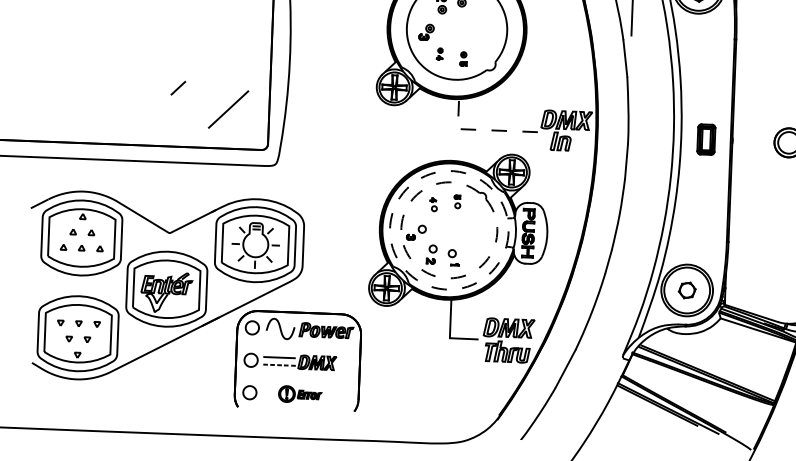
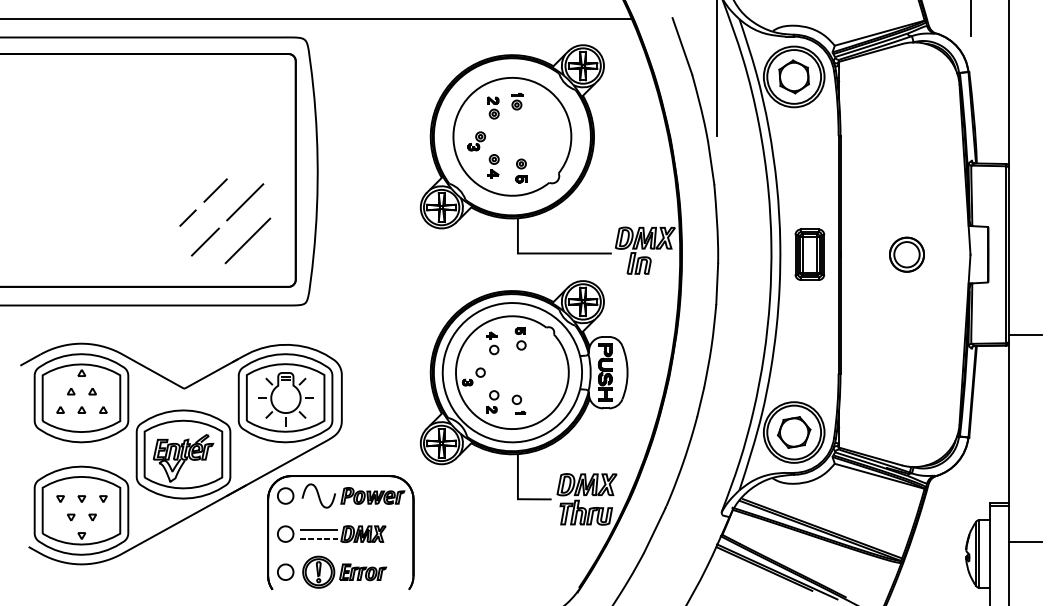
part: (439, 54) -> (493, 166), size x1.67
part: (463, 58) -> (521, 170), size x1.43
line: (202, 65) -> (215, 190), added
line: (227, 76) -> (245, 202), added
line: (192, 108) -> (205, 241), added
line: (481, 130) -> (545, 253), dashed -> solid
part: (706, 139) -> (809, 254), size x1.43
part: (457, 201) -> (520, 338), size x1.43
part: (433, 204) -> (492, 343), size x1.43
arc: (392, 214) -> (444, 356), dashed -> solid
arc: (415, 264) -> (474, 414), dashed -> solid
part: (687, 290) -> (794, 432), size x1.67
part: (299, 394) -> (344, 571), size x1.67

